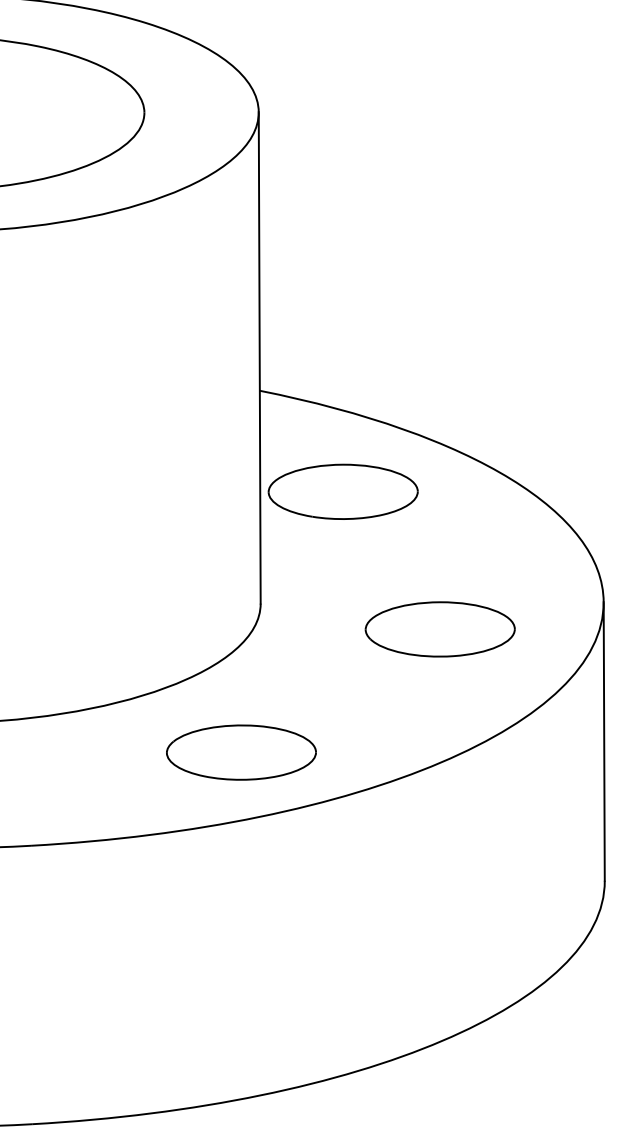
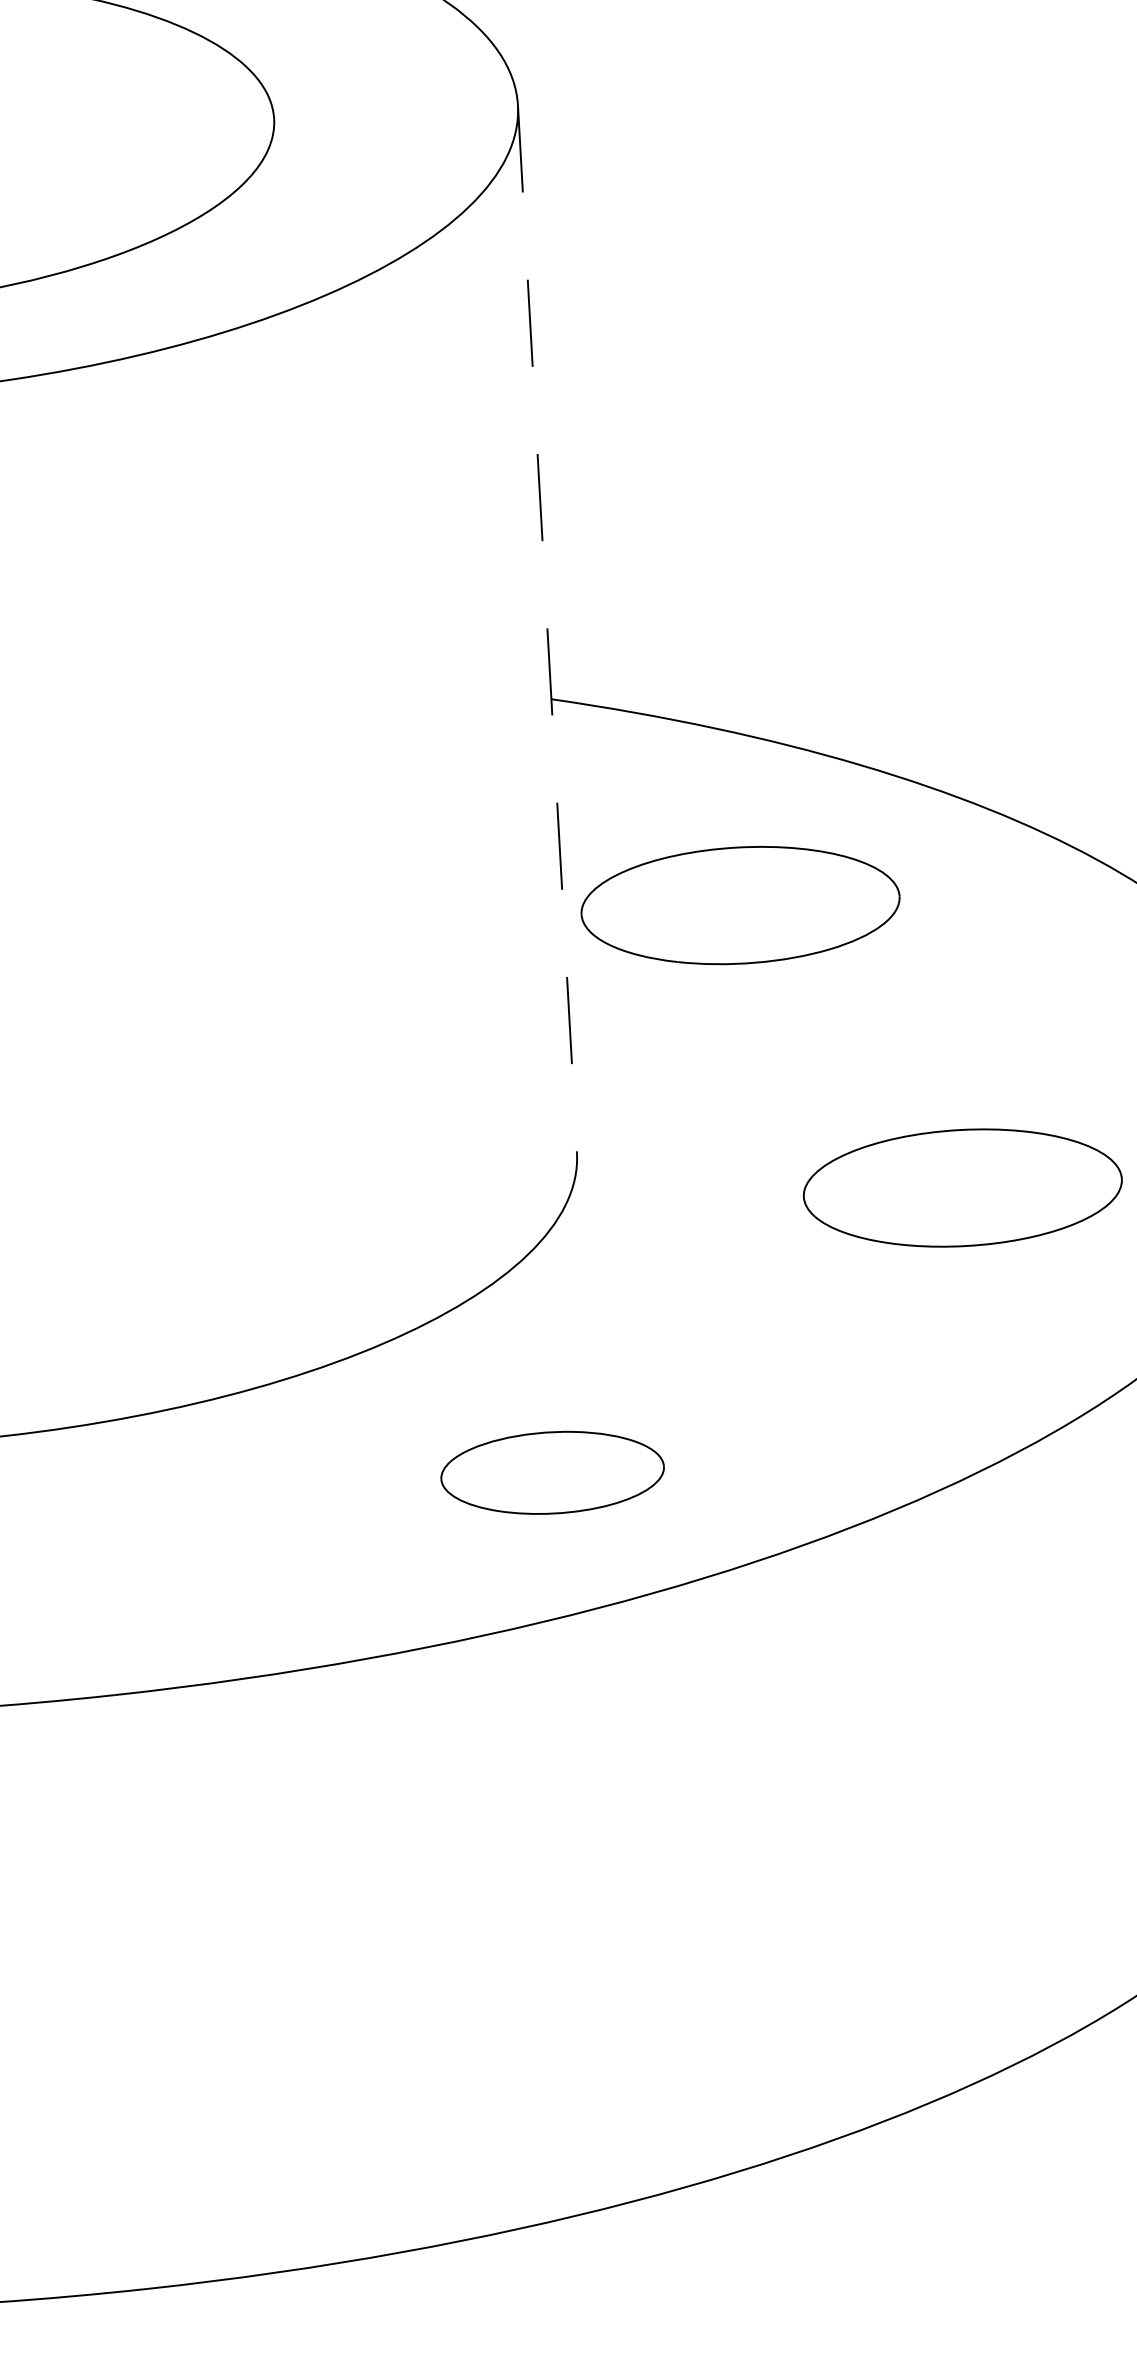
line: (259, 357) -> (546, 628), solid -> dashed
part: (241, 752) -> (552, 1472), size x0.7

